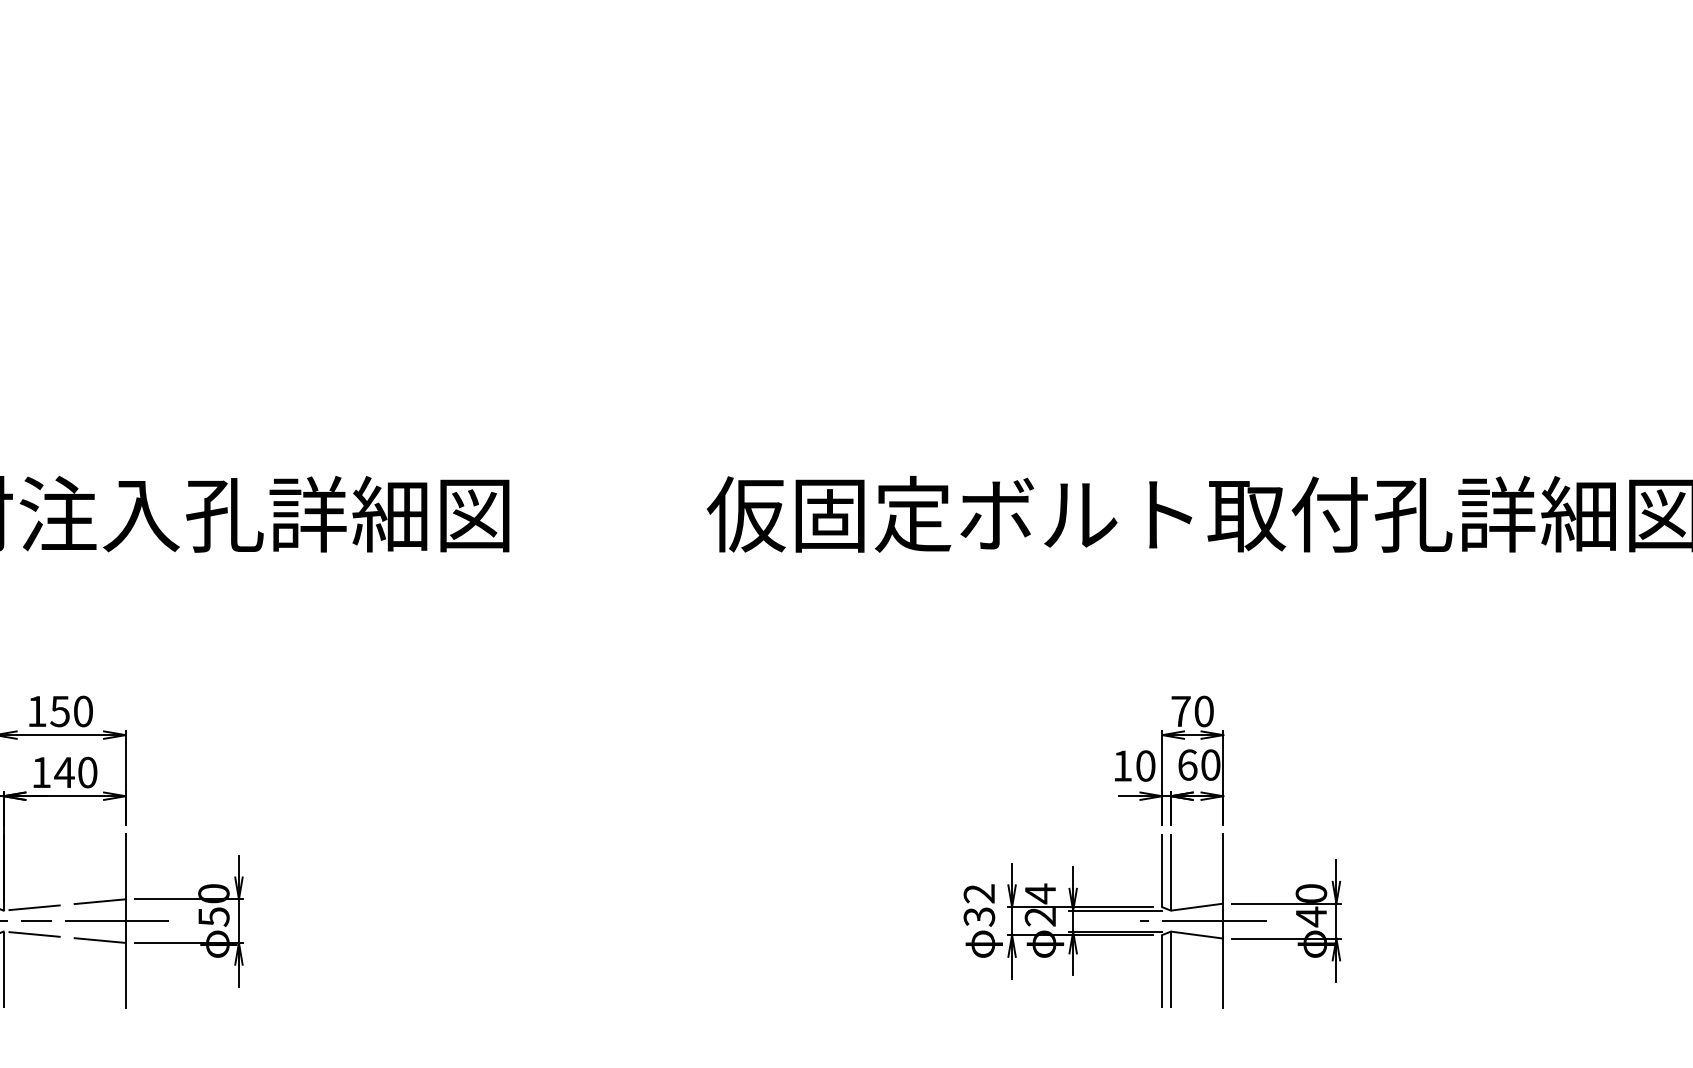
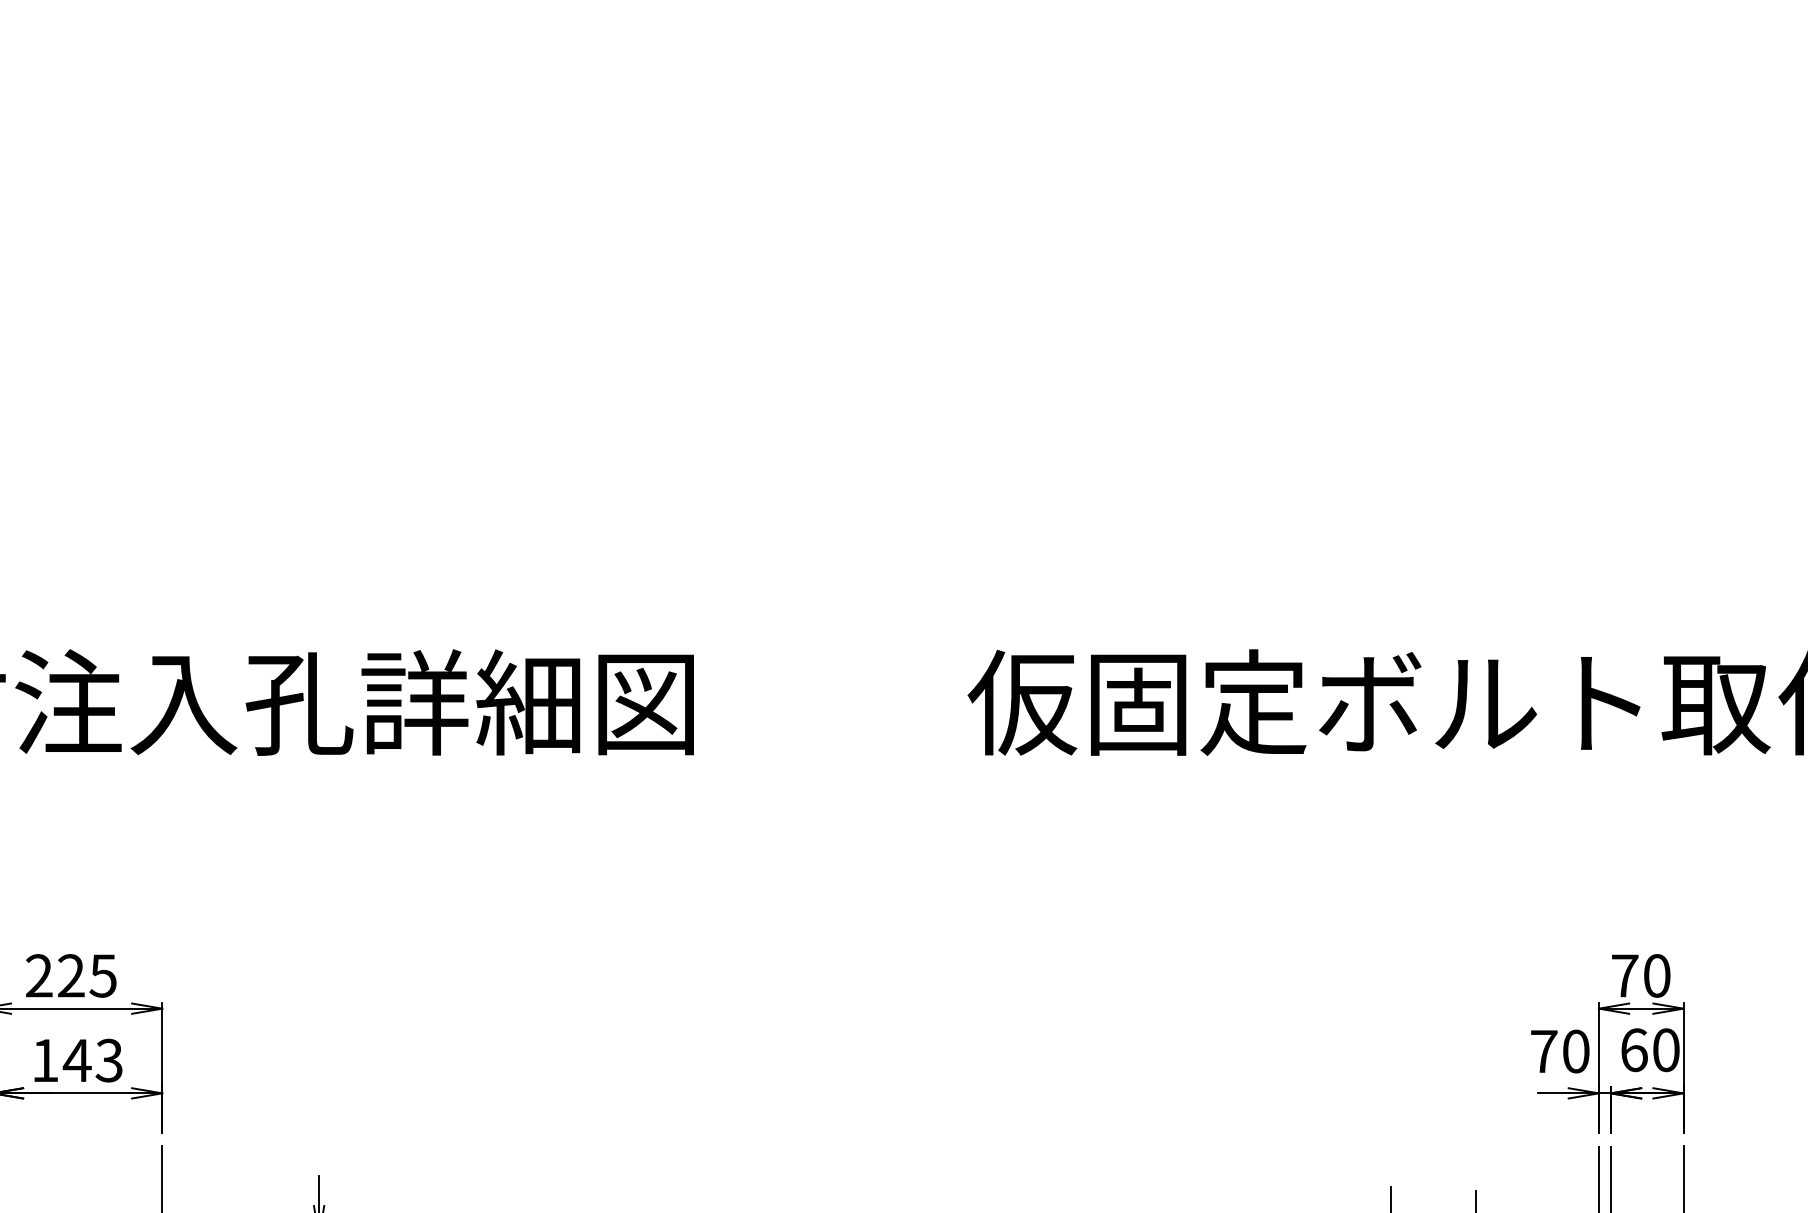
text: (59, 711) -> (70, 975), 150 -> 225
text: (1122, 765) -> (1543, 1050), 10 -> 70
text: (87, 772) -> (109, 1060), 140 -> 143

